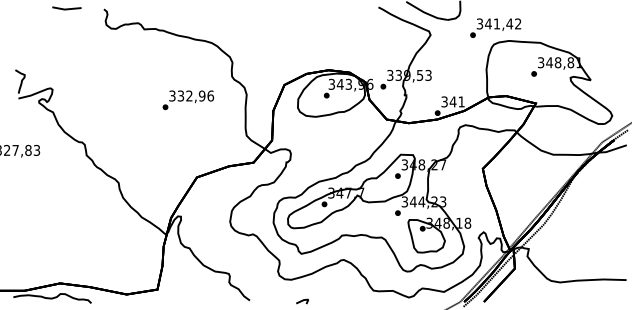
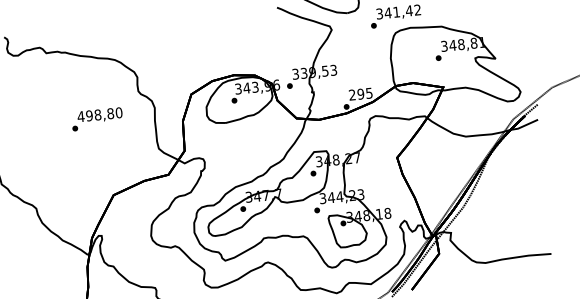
text: (191, 95) -> (99, 114), 332,96 -> 498,80
text: (452, 101) -> (360, 93), 341 -> 295

